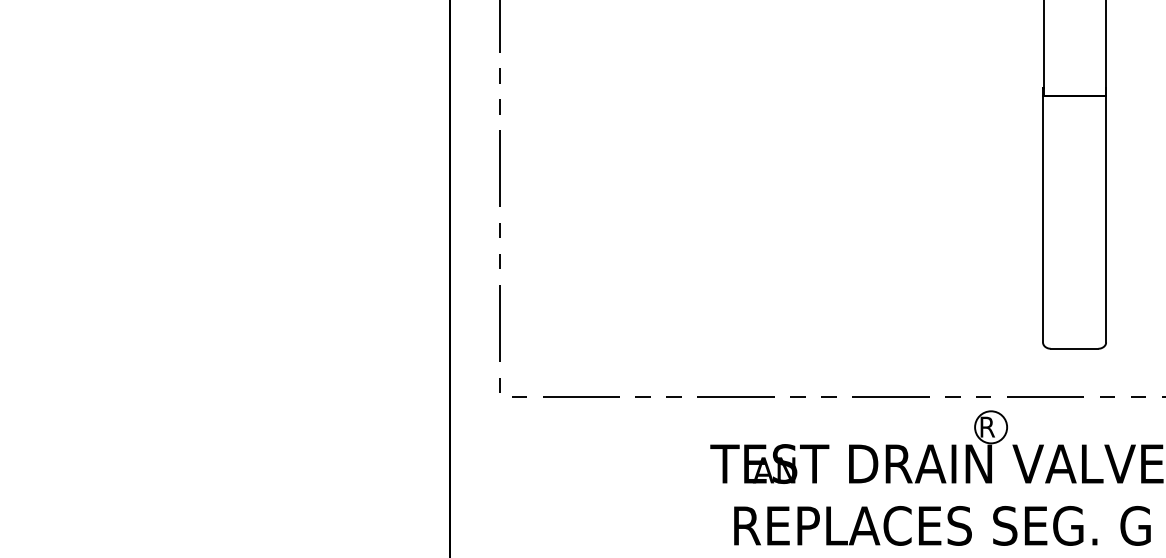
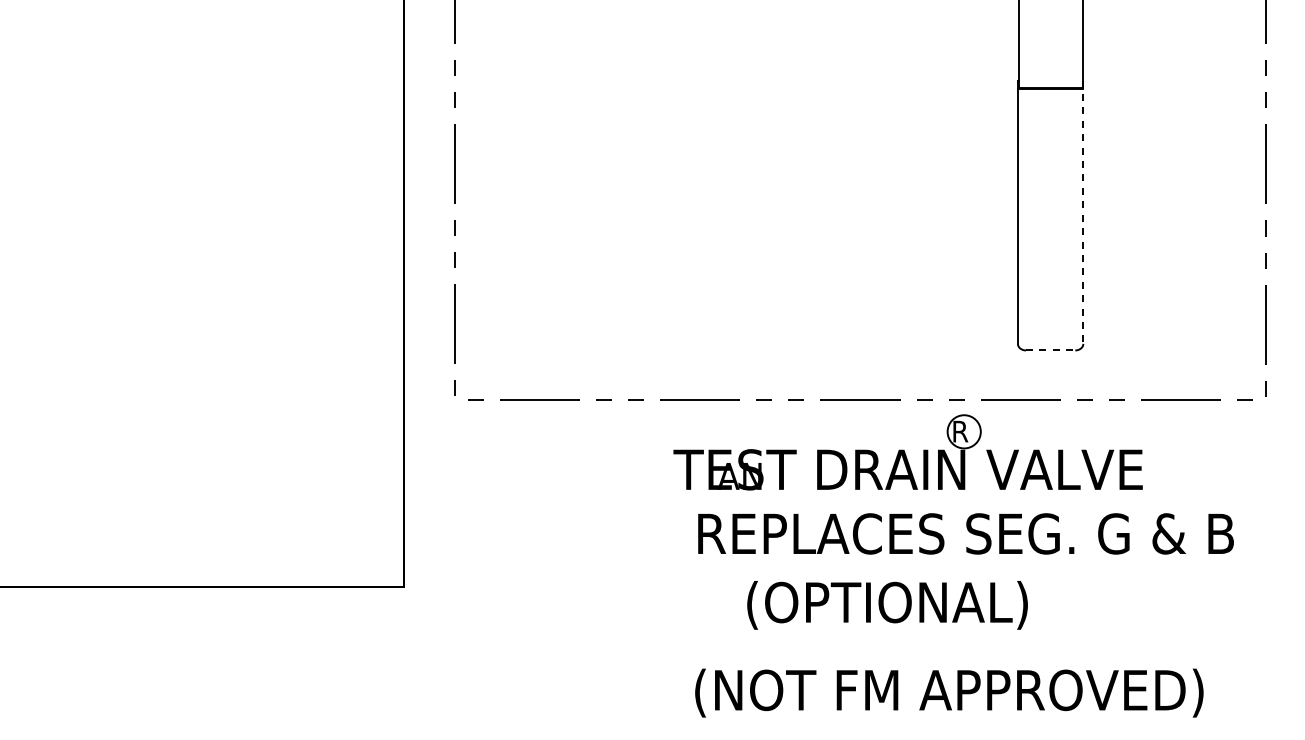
line: (1106, 215) -> (1083, 212), solid -> dashed
line: (1074, 348) -> (1050, 350), solid -> dashed

